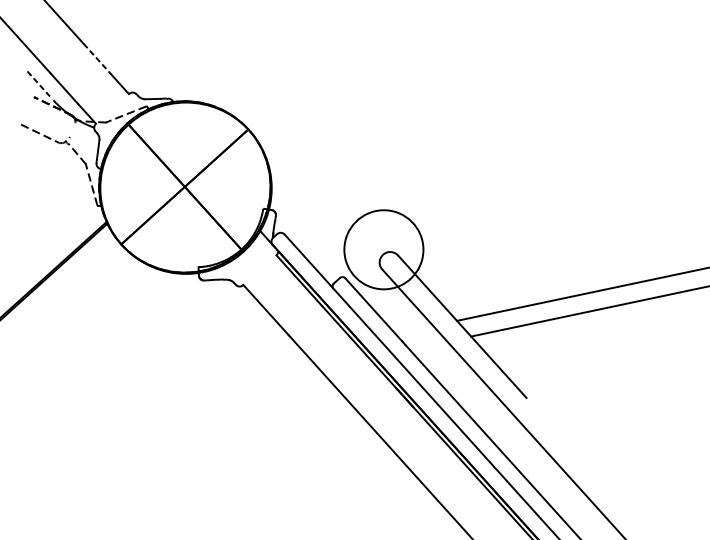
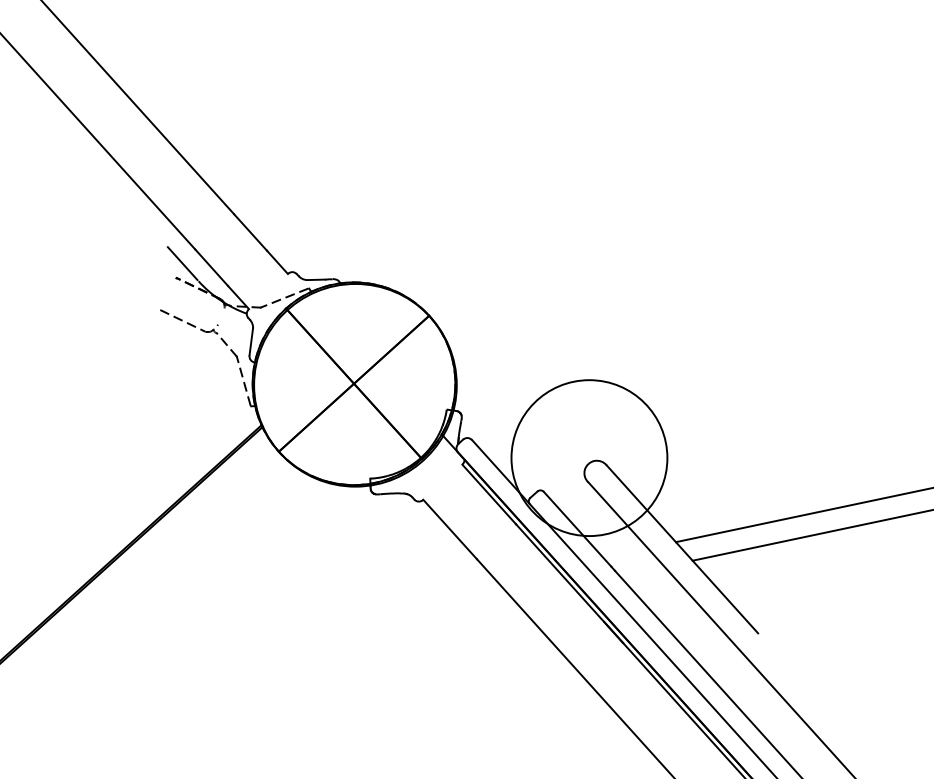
line: (98, 59) -> (251, 232), dashed -> solid
line: (40, 86) -> (183, 264), dashed -> solid
circle: (383, 250) -> (589, 458), size x1.67

